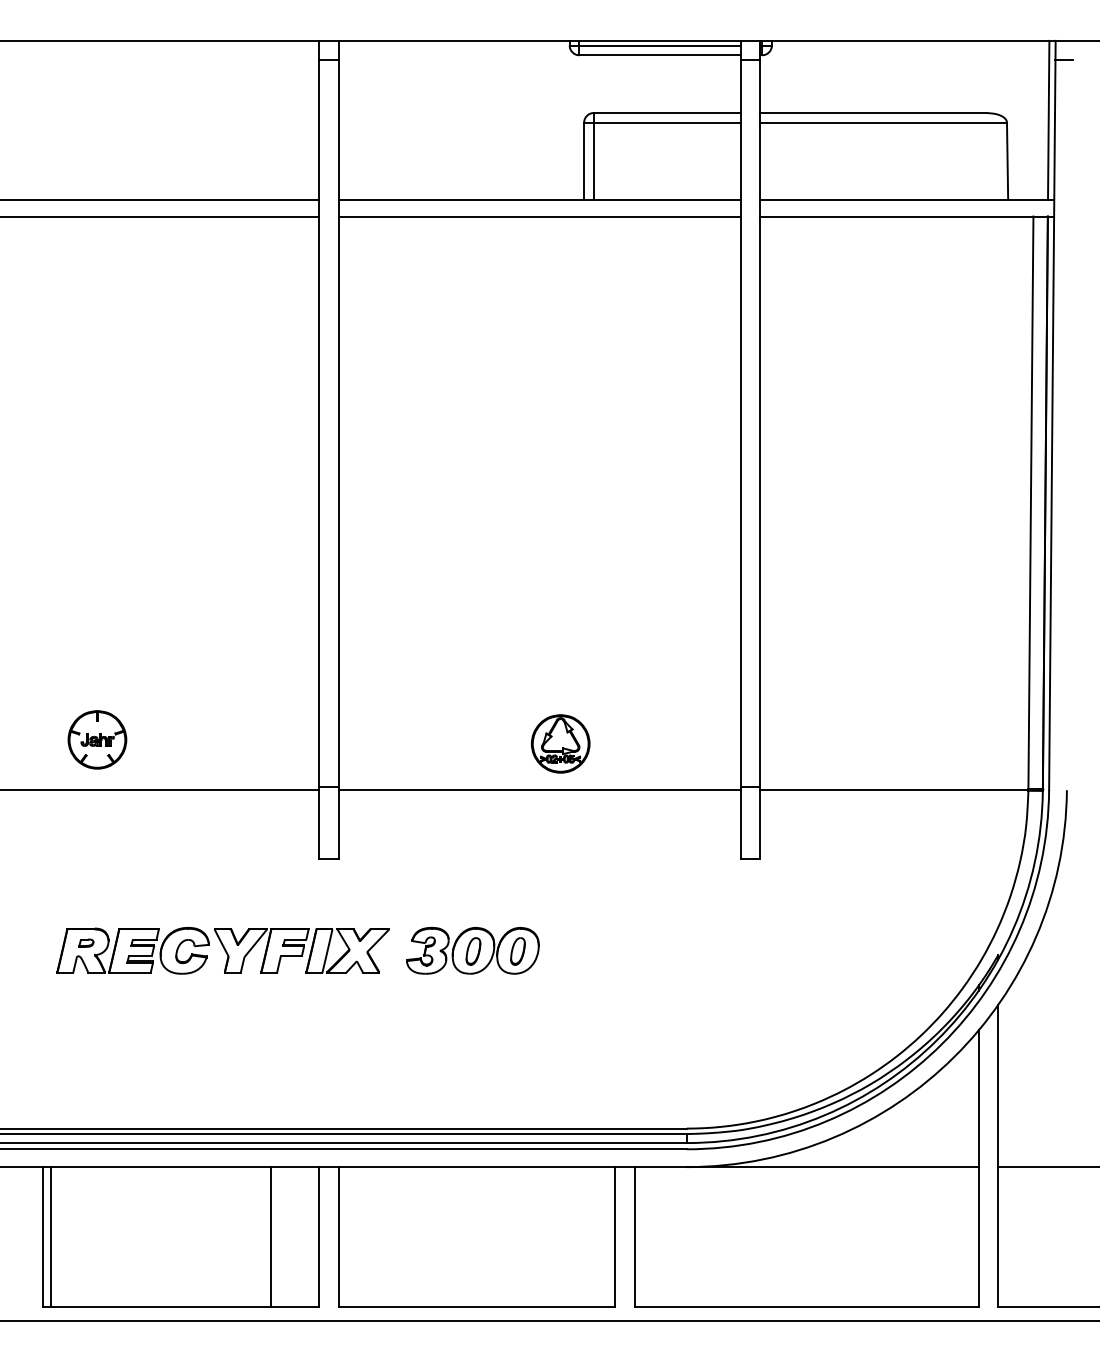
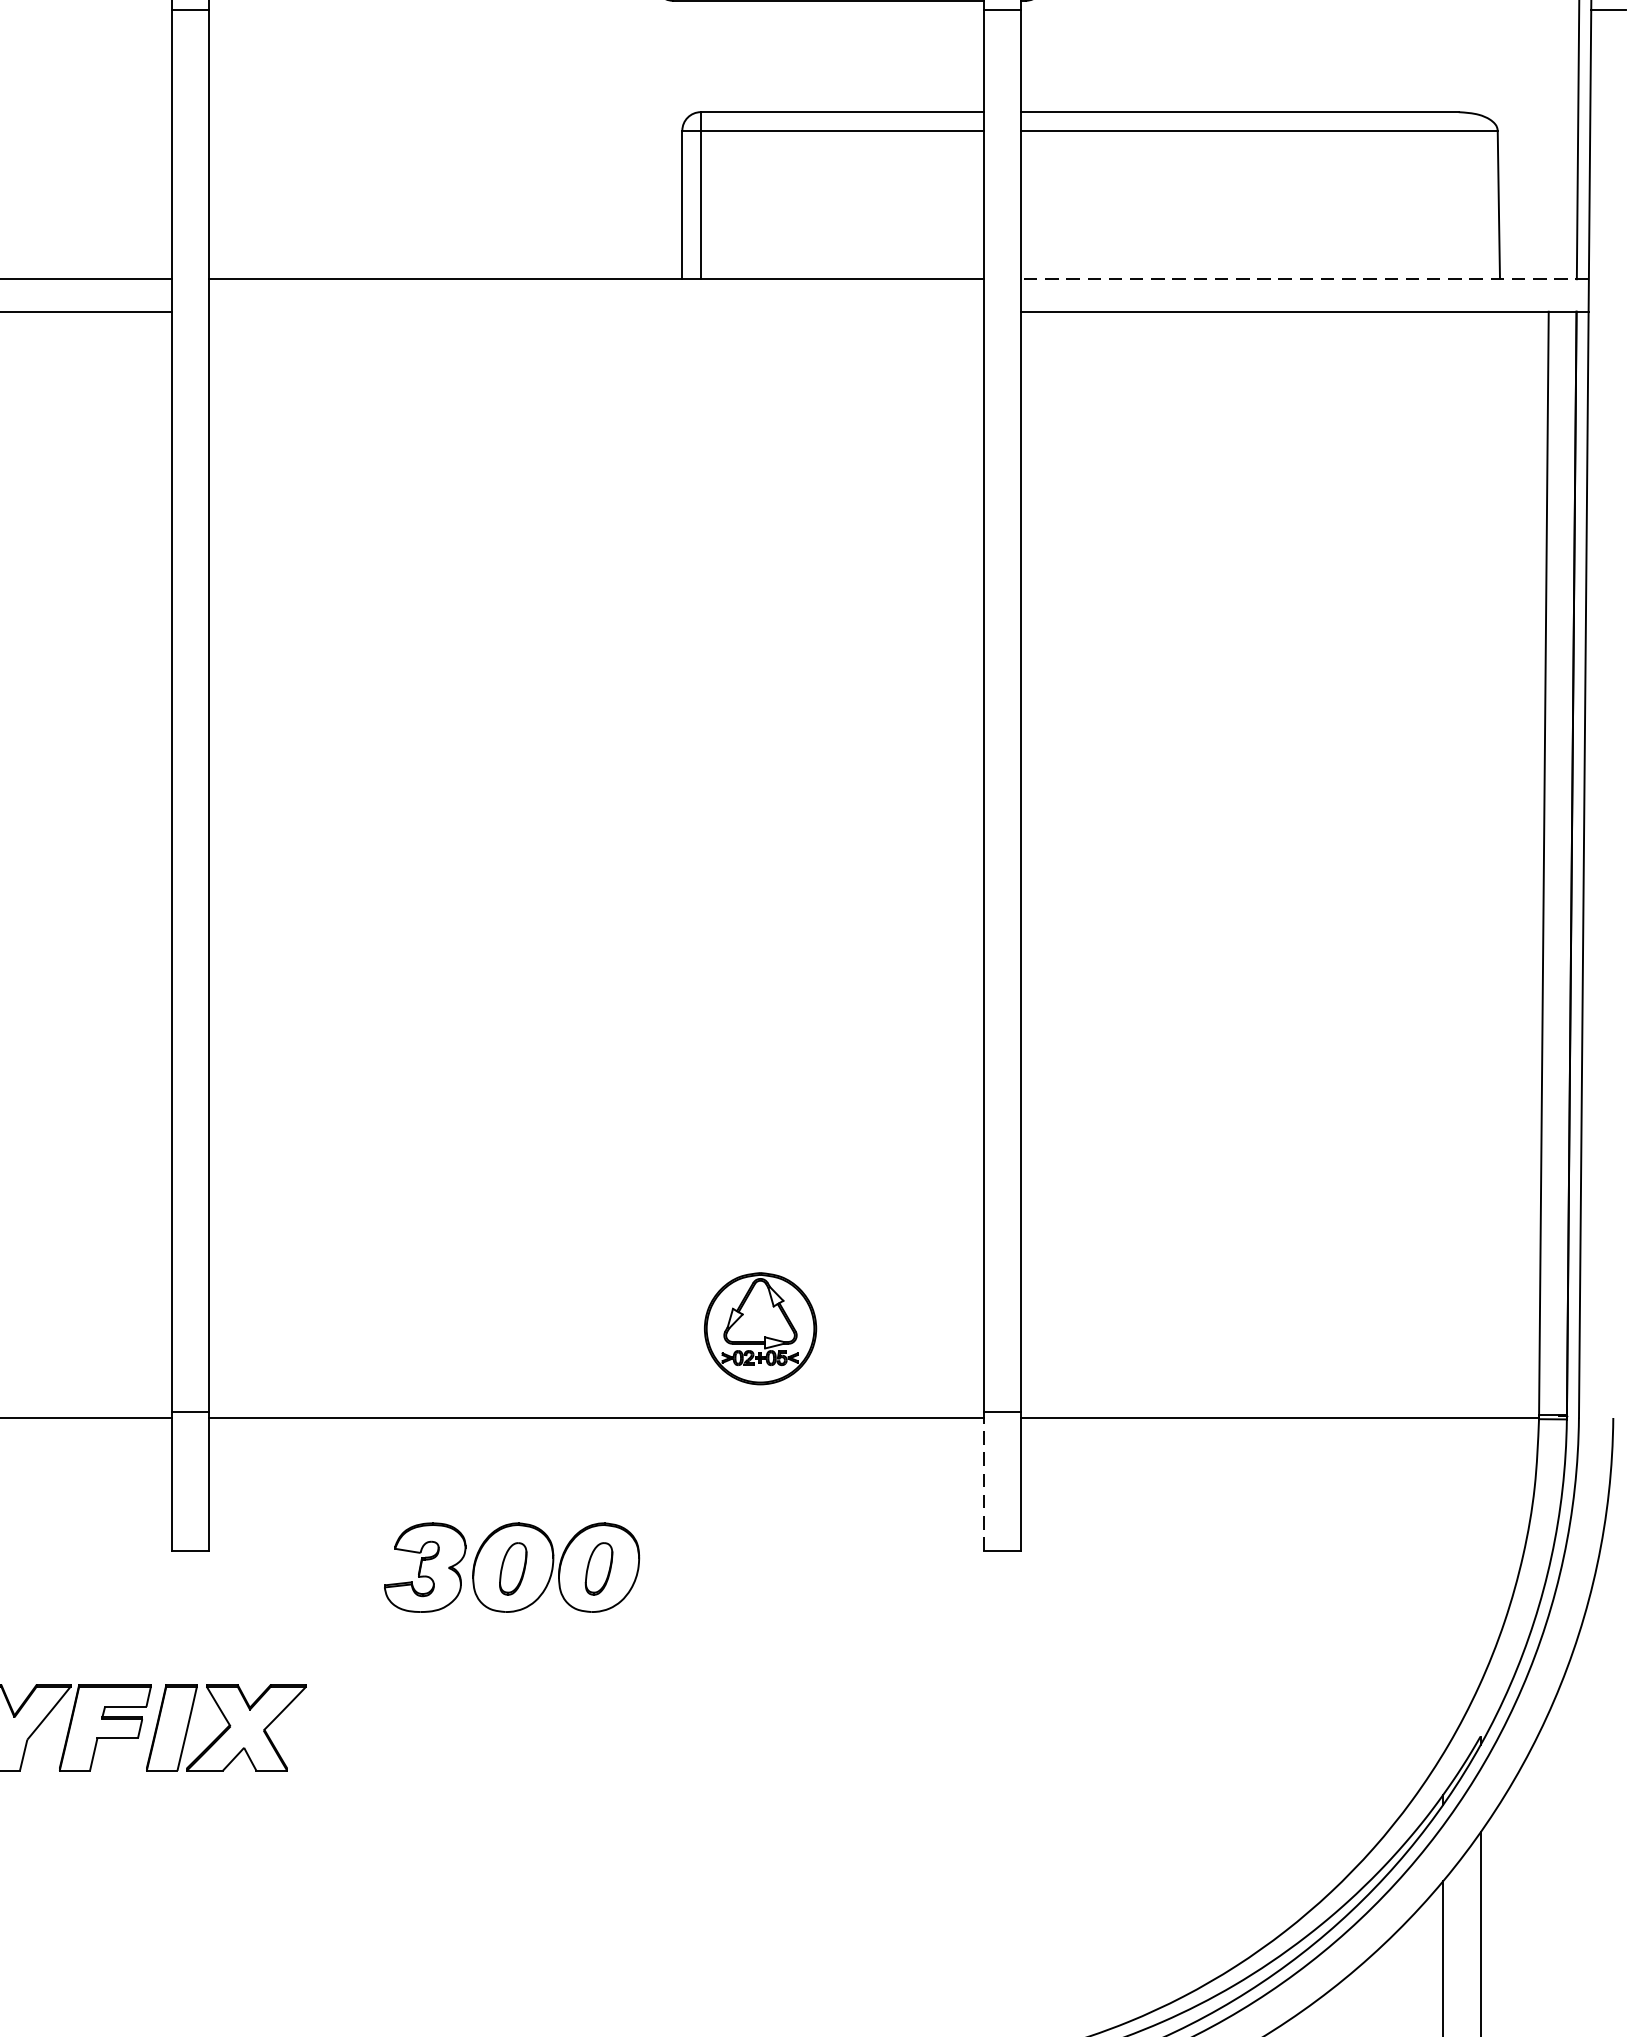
line: (906, 199) -> (1303, 278), solid -> dashed
line: (539, 216) -> (596, 311), removed
part: (560, 743) -> (760, 1327), moved
line: (740, 822) -> (983, 1480), solid -> dashed
part: (472, 950) -> (511, 1567), moved

